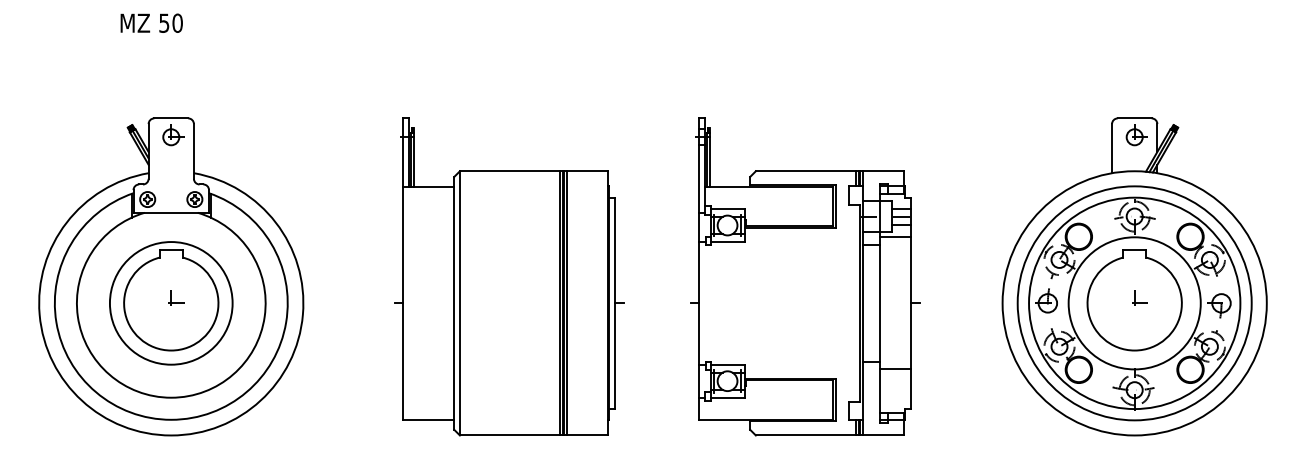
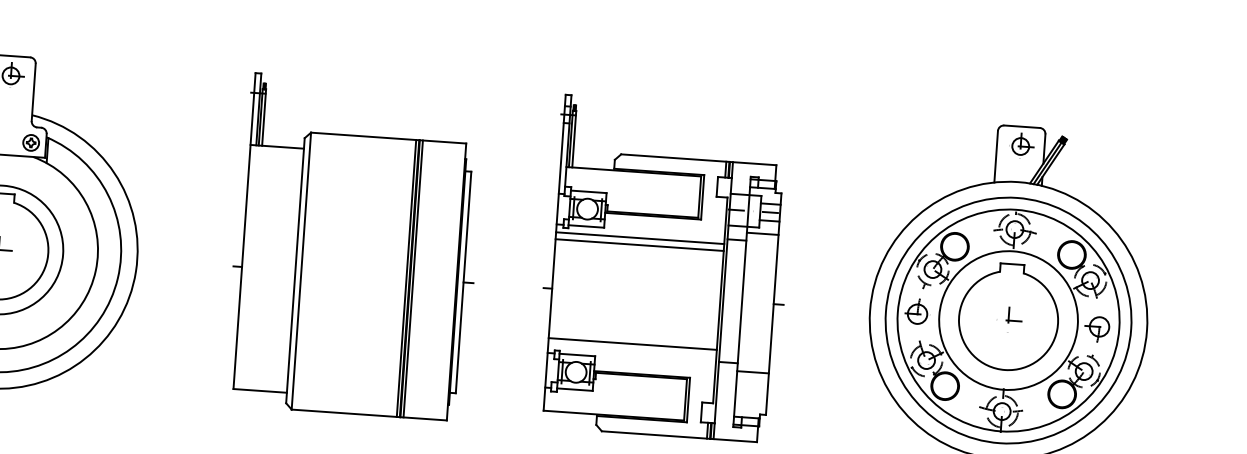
line: (779, 249) -> (640, 238), added
line: (779, 256) -> (639, 245), added
line: (779, 350) -> (632, 343), added

